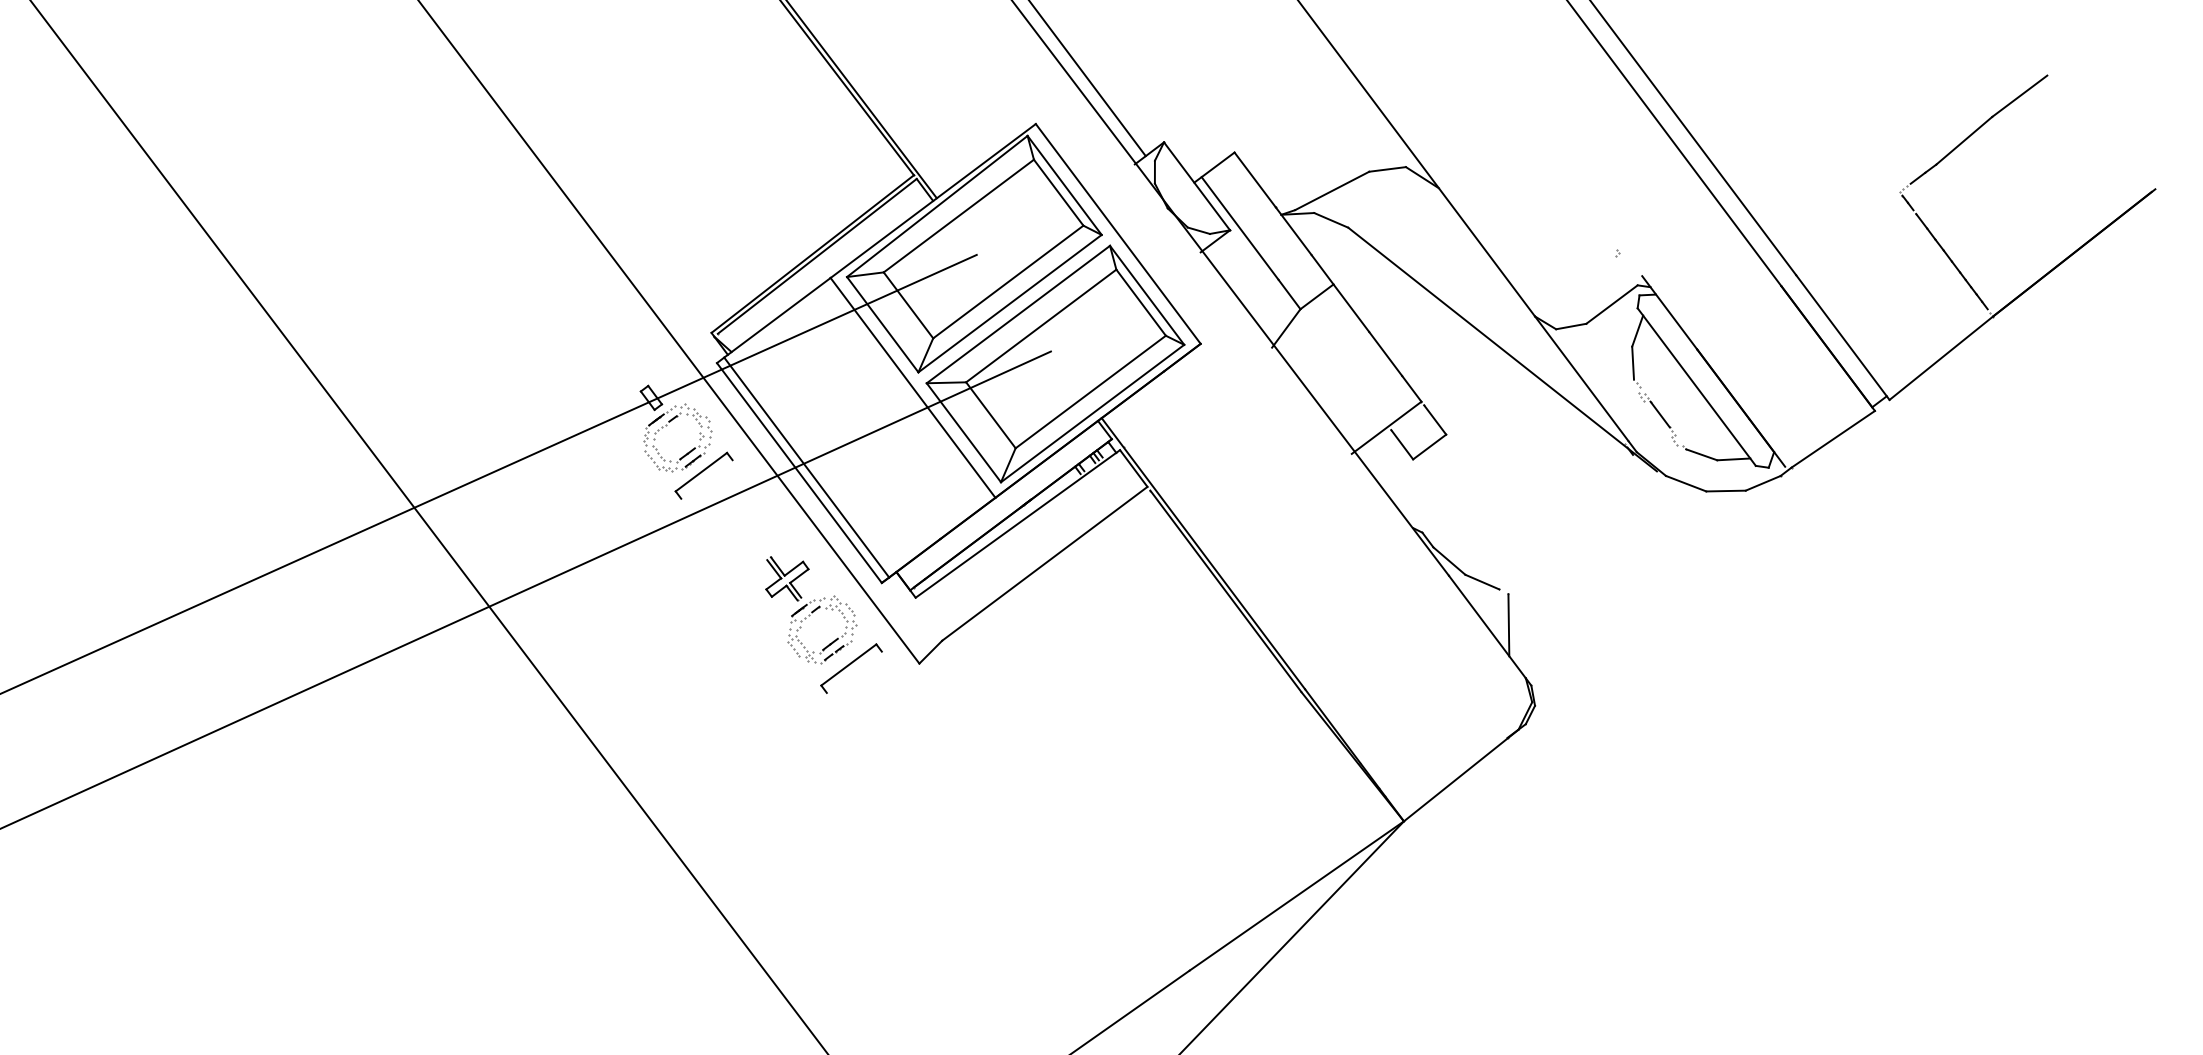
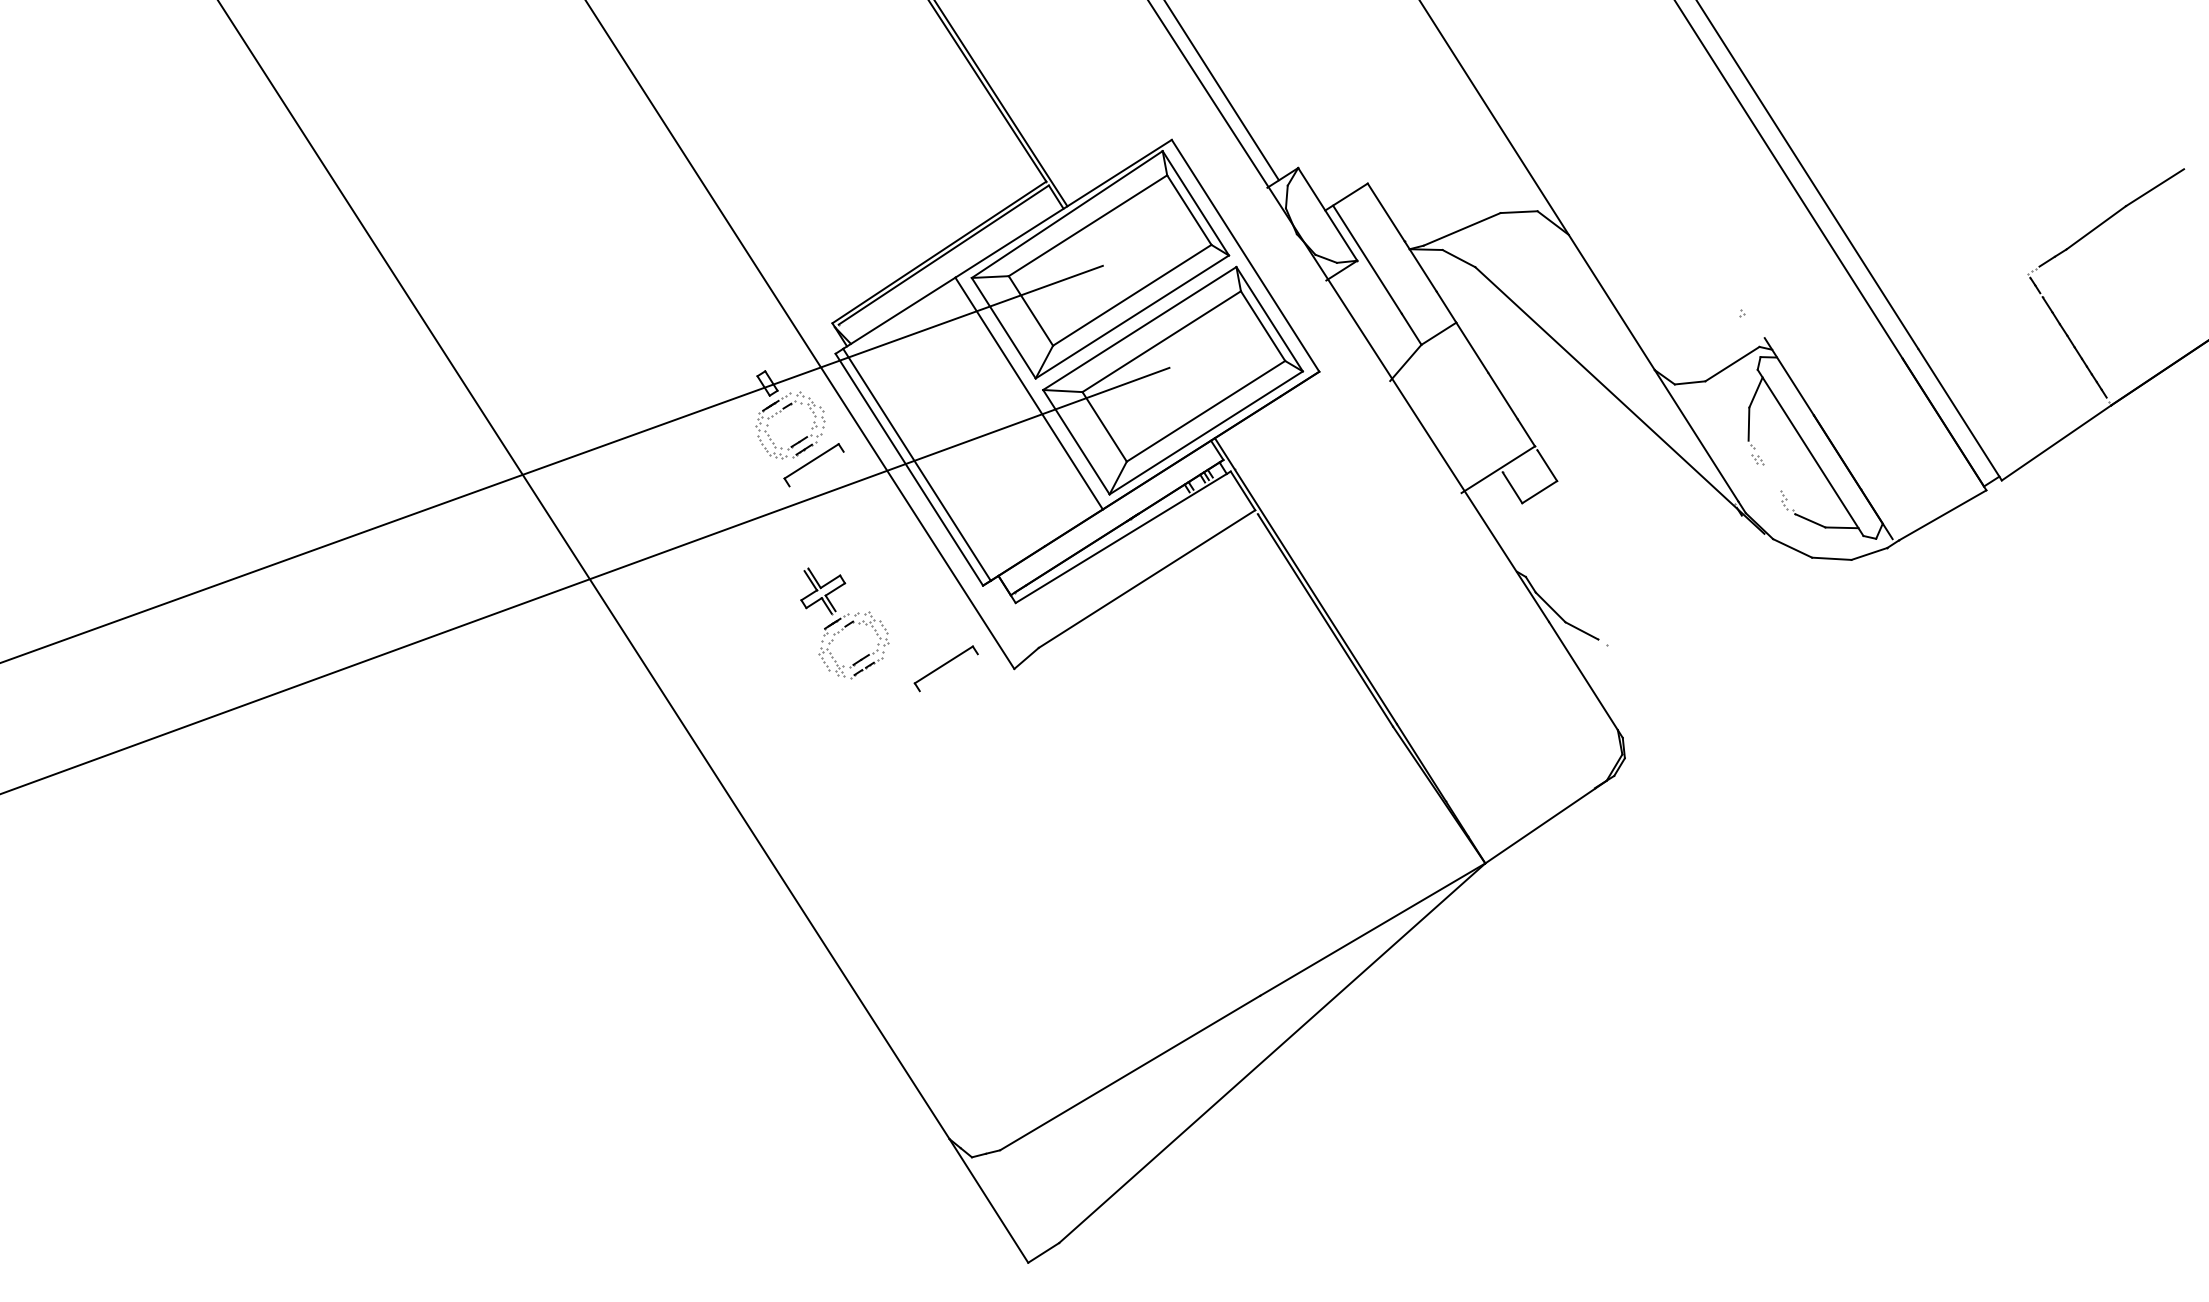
line: (1659, 413) -> (1771, 476), removed
part: (811, 609) -> (844, 623), moved
line: (1508, 624) -> (1604, 675), removed

